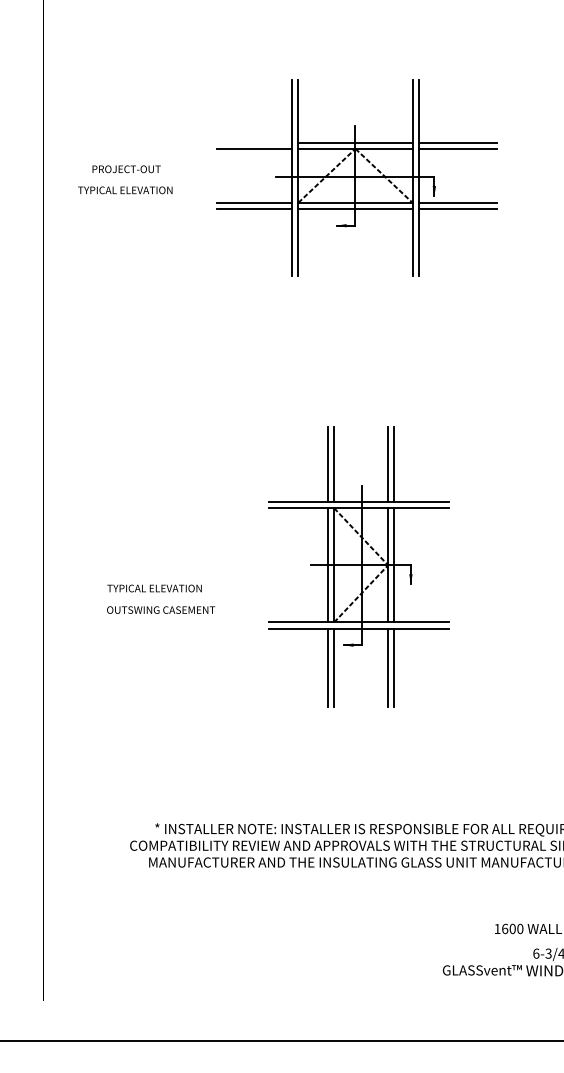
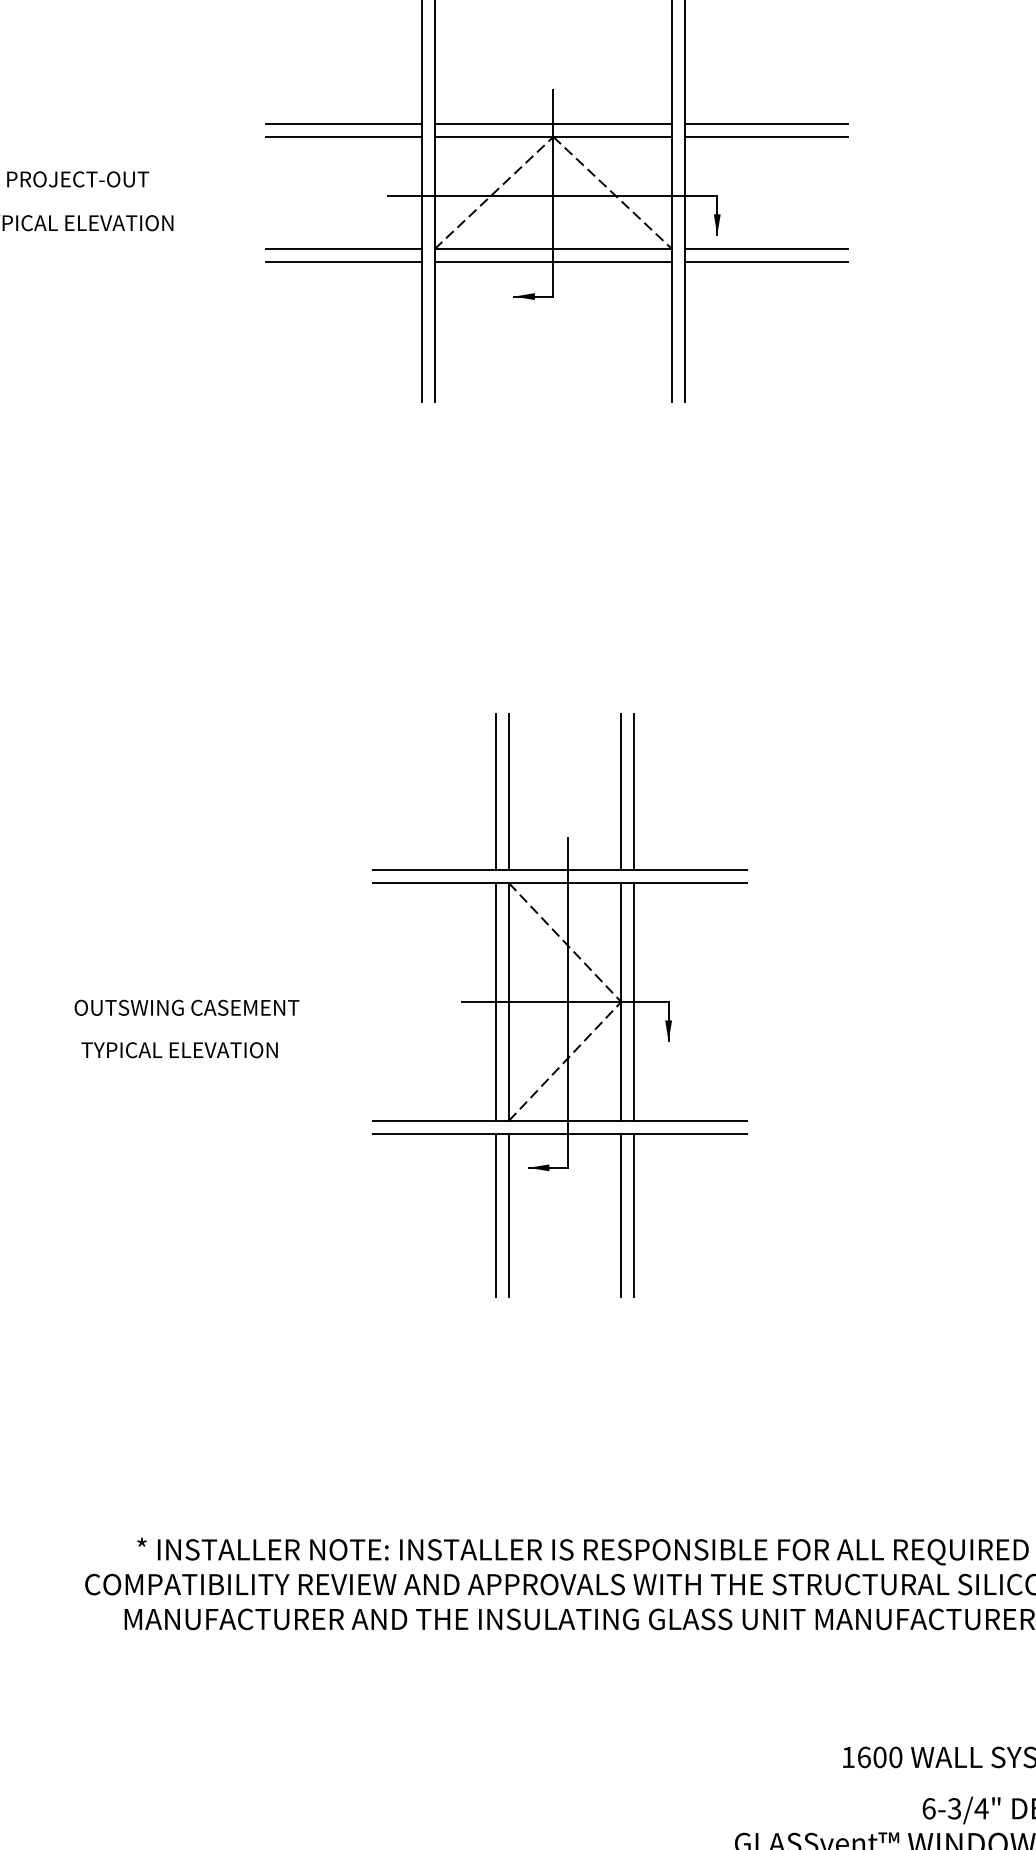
line: (254, 142) -> (343, 123), added
text: (154, 588) -> (179, 1050), moved
text: (161, 609) -> (187, 1006), moved

